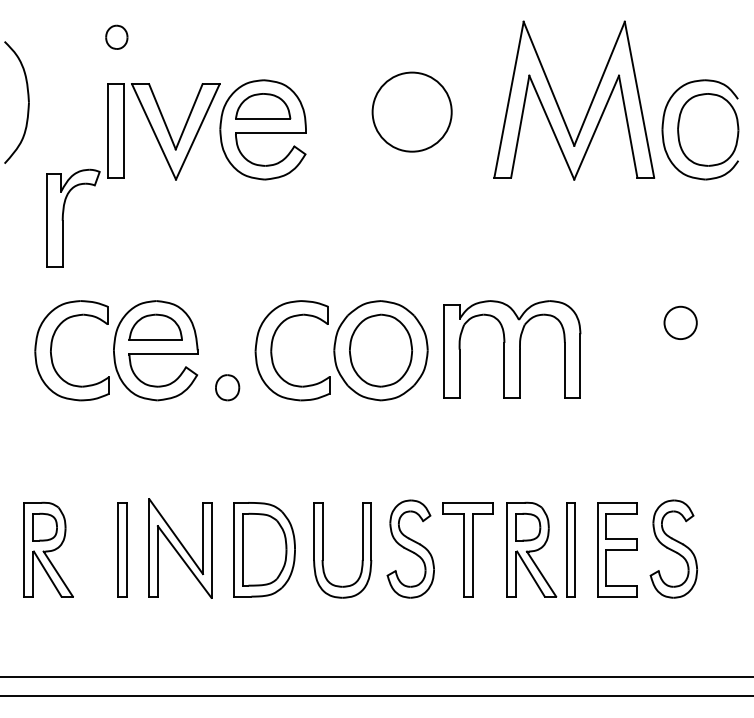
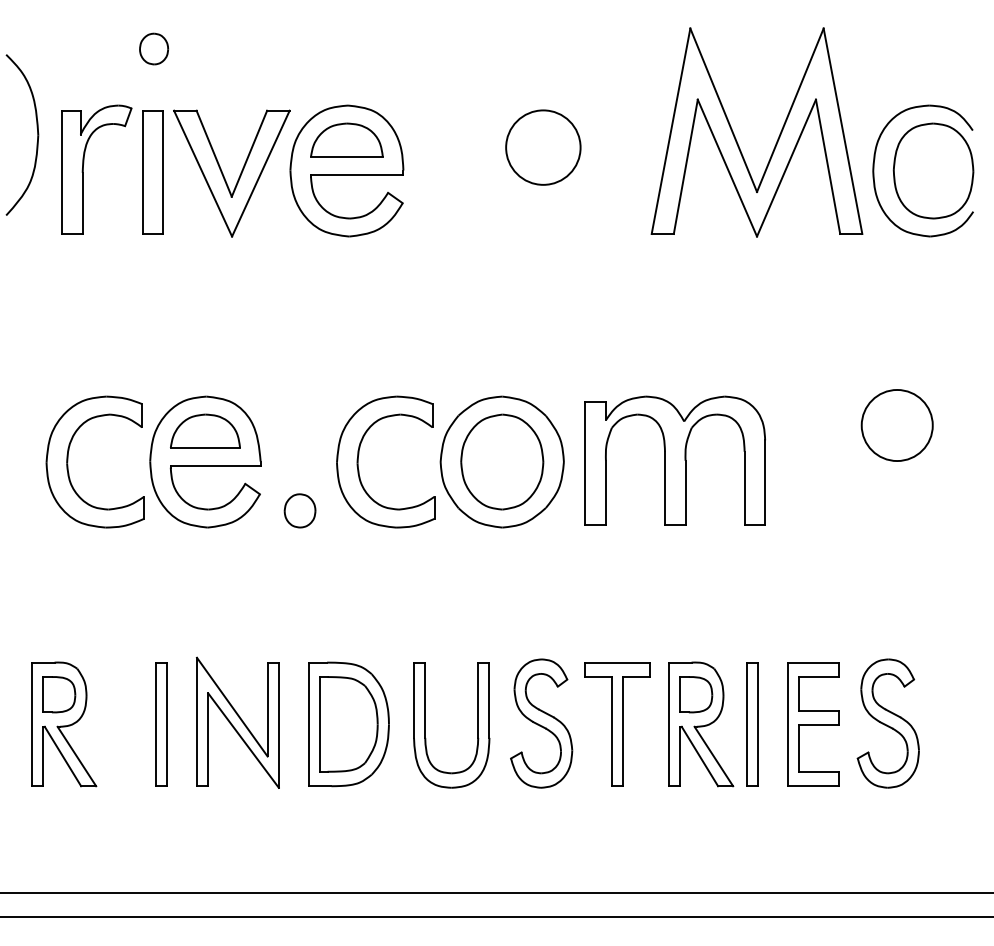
circle: (412, 112) -> (543, 147), size x0.71
part: (63, 218) -> (83, 169), moved
circle: (680, 322) -> (896, 425), size x1.67

